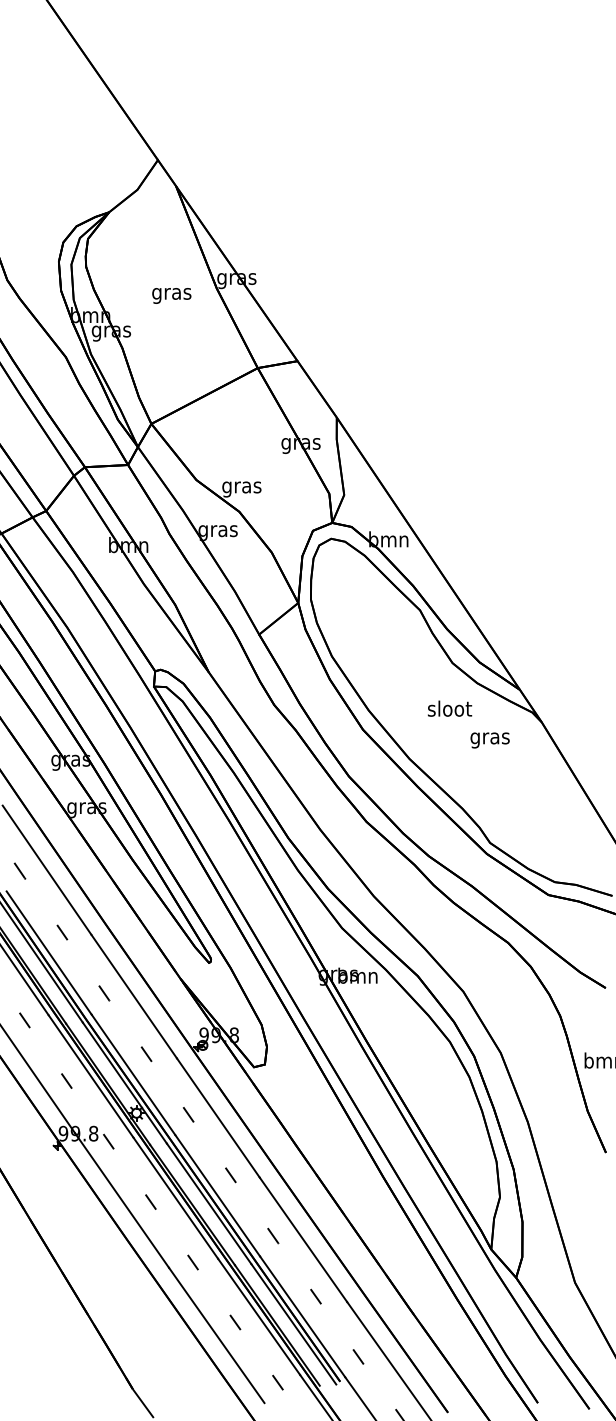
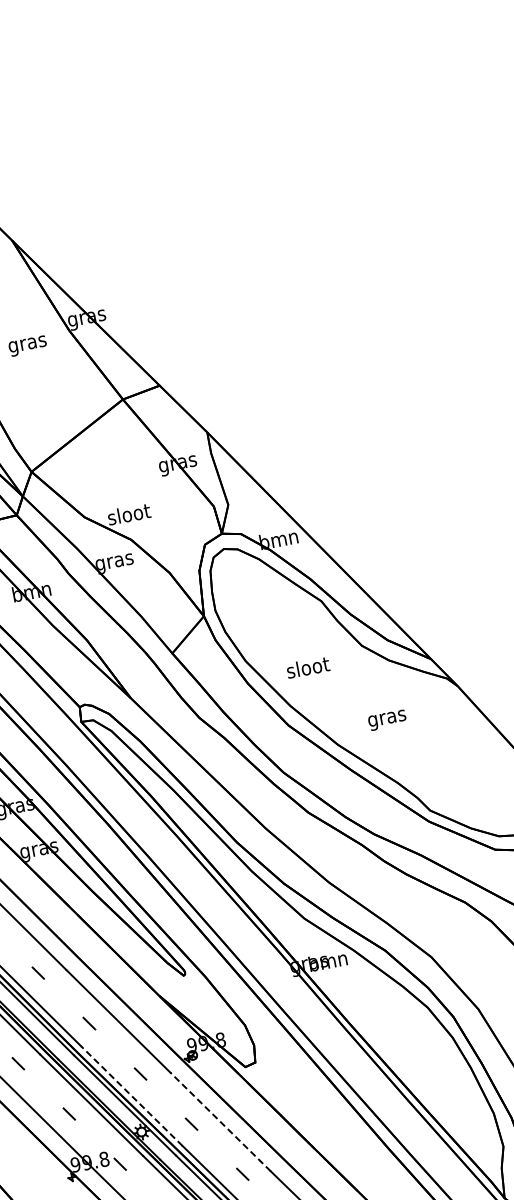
text: (242, 487) -> (129, 516), gras -> sloot
text: (450, 708) -> (308, 667), moved
text: (489, 740) -> (386, 720), moved
line: (133, 1074) -> (131, 1095), solid -> dashed
line: (218, 1118) -> (220, 1122), solid -> dashed

